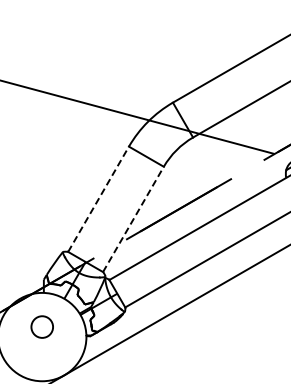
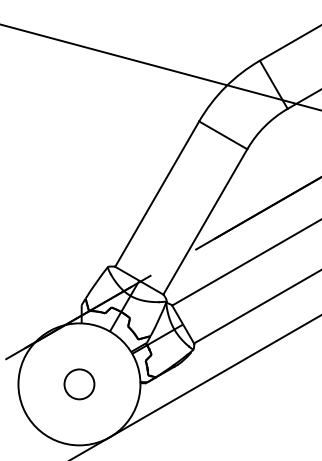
line: (98, 199) -> (157, 194), dashed -> solid
line: (133, 219) -> (205, 222), dashed -> solid
circle: (41, 326) -> (78, 383), moved

